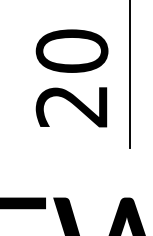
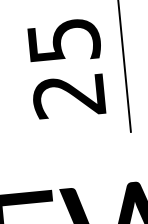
text: (71, 50) -> (63, 40), 20 -> 25

